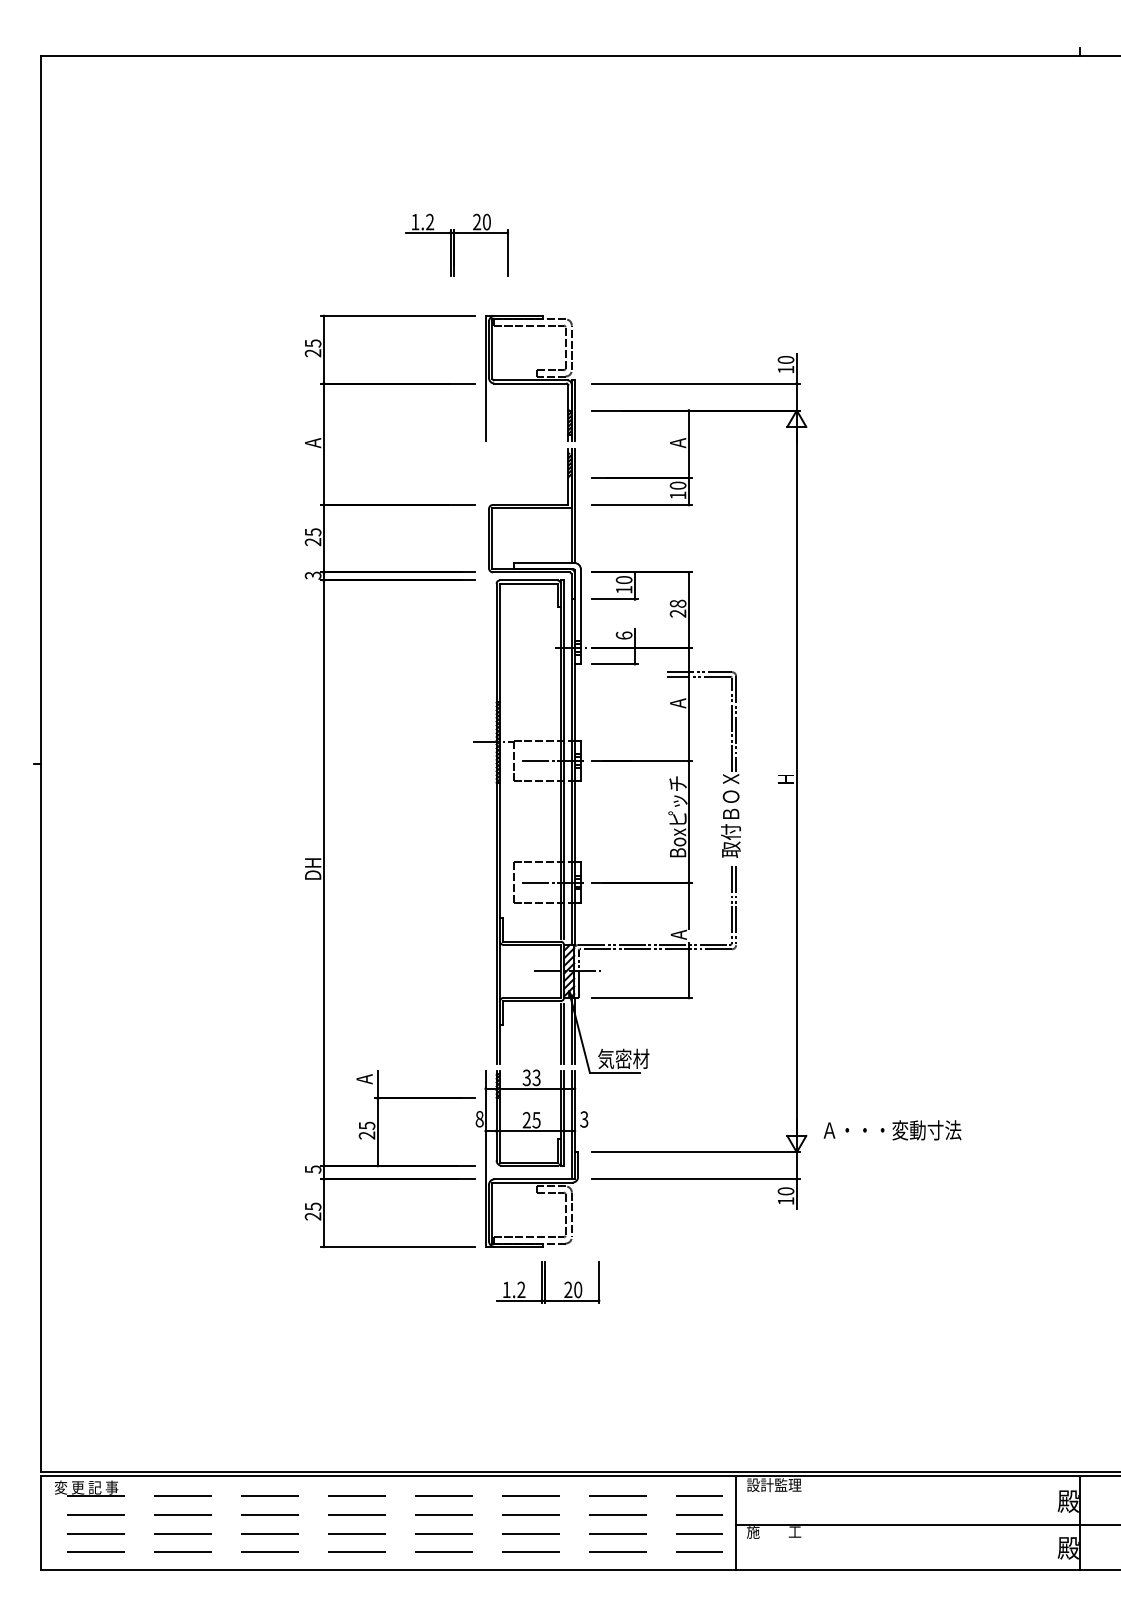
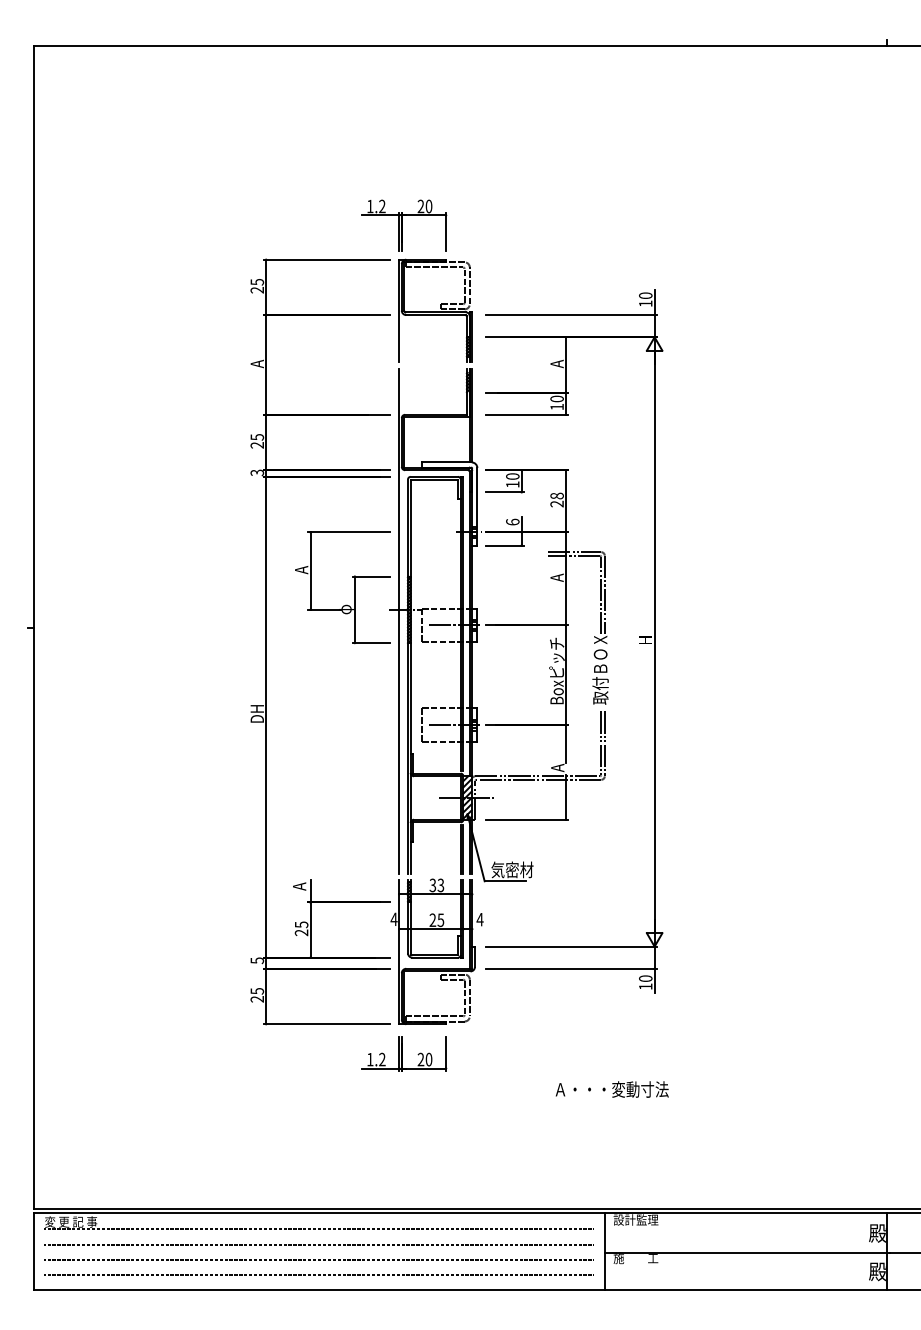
part: (457, 245) -> (404, 225), moved
part: (431, 715) -> (354, 587), added
line: (486, 756) -> (399, 621), added
text: (478, 1119) -> (393, 919), 8 -> 4
text: (583, 1119) -> (479, 919), 3 -> 4
text: (891, 1130) -> (611, 1089), moved
part: (548, 1282) -> (404, 1053), moved

